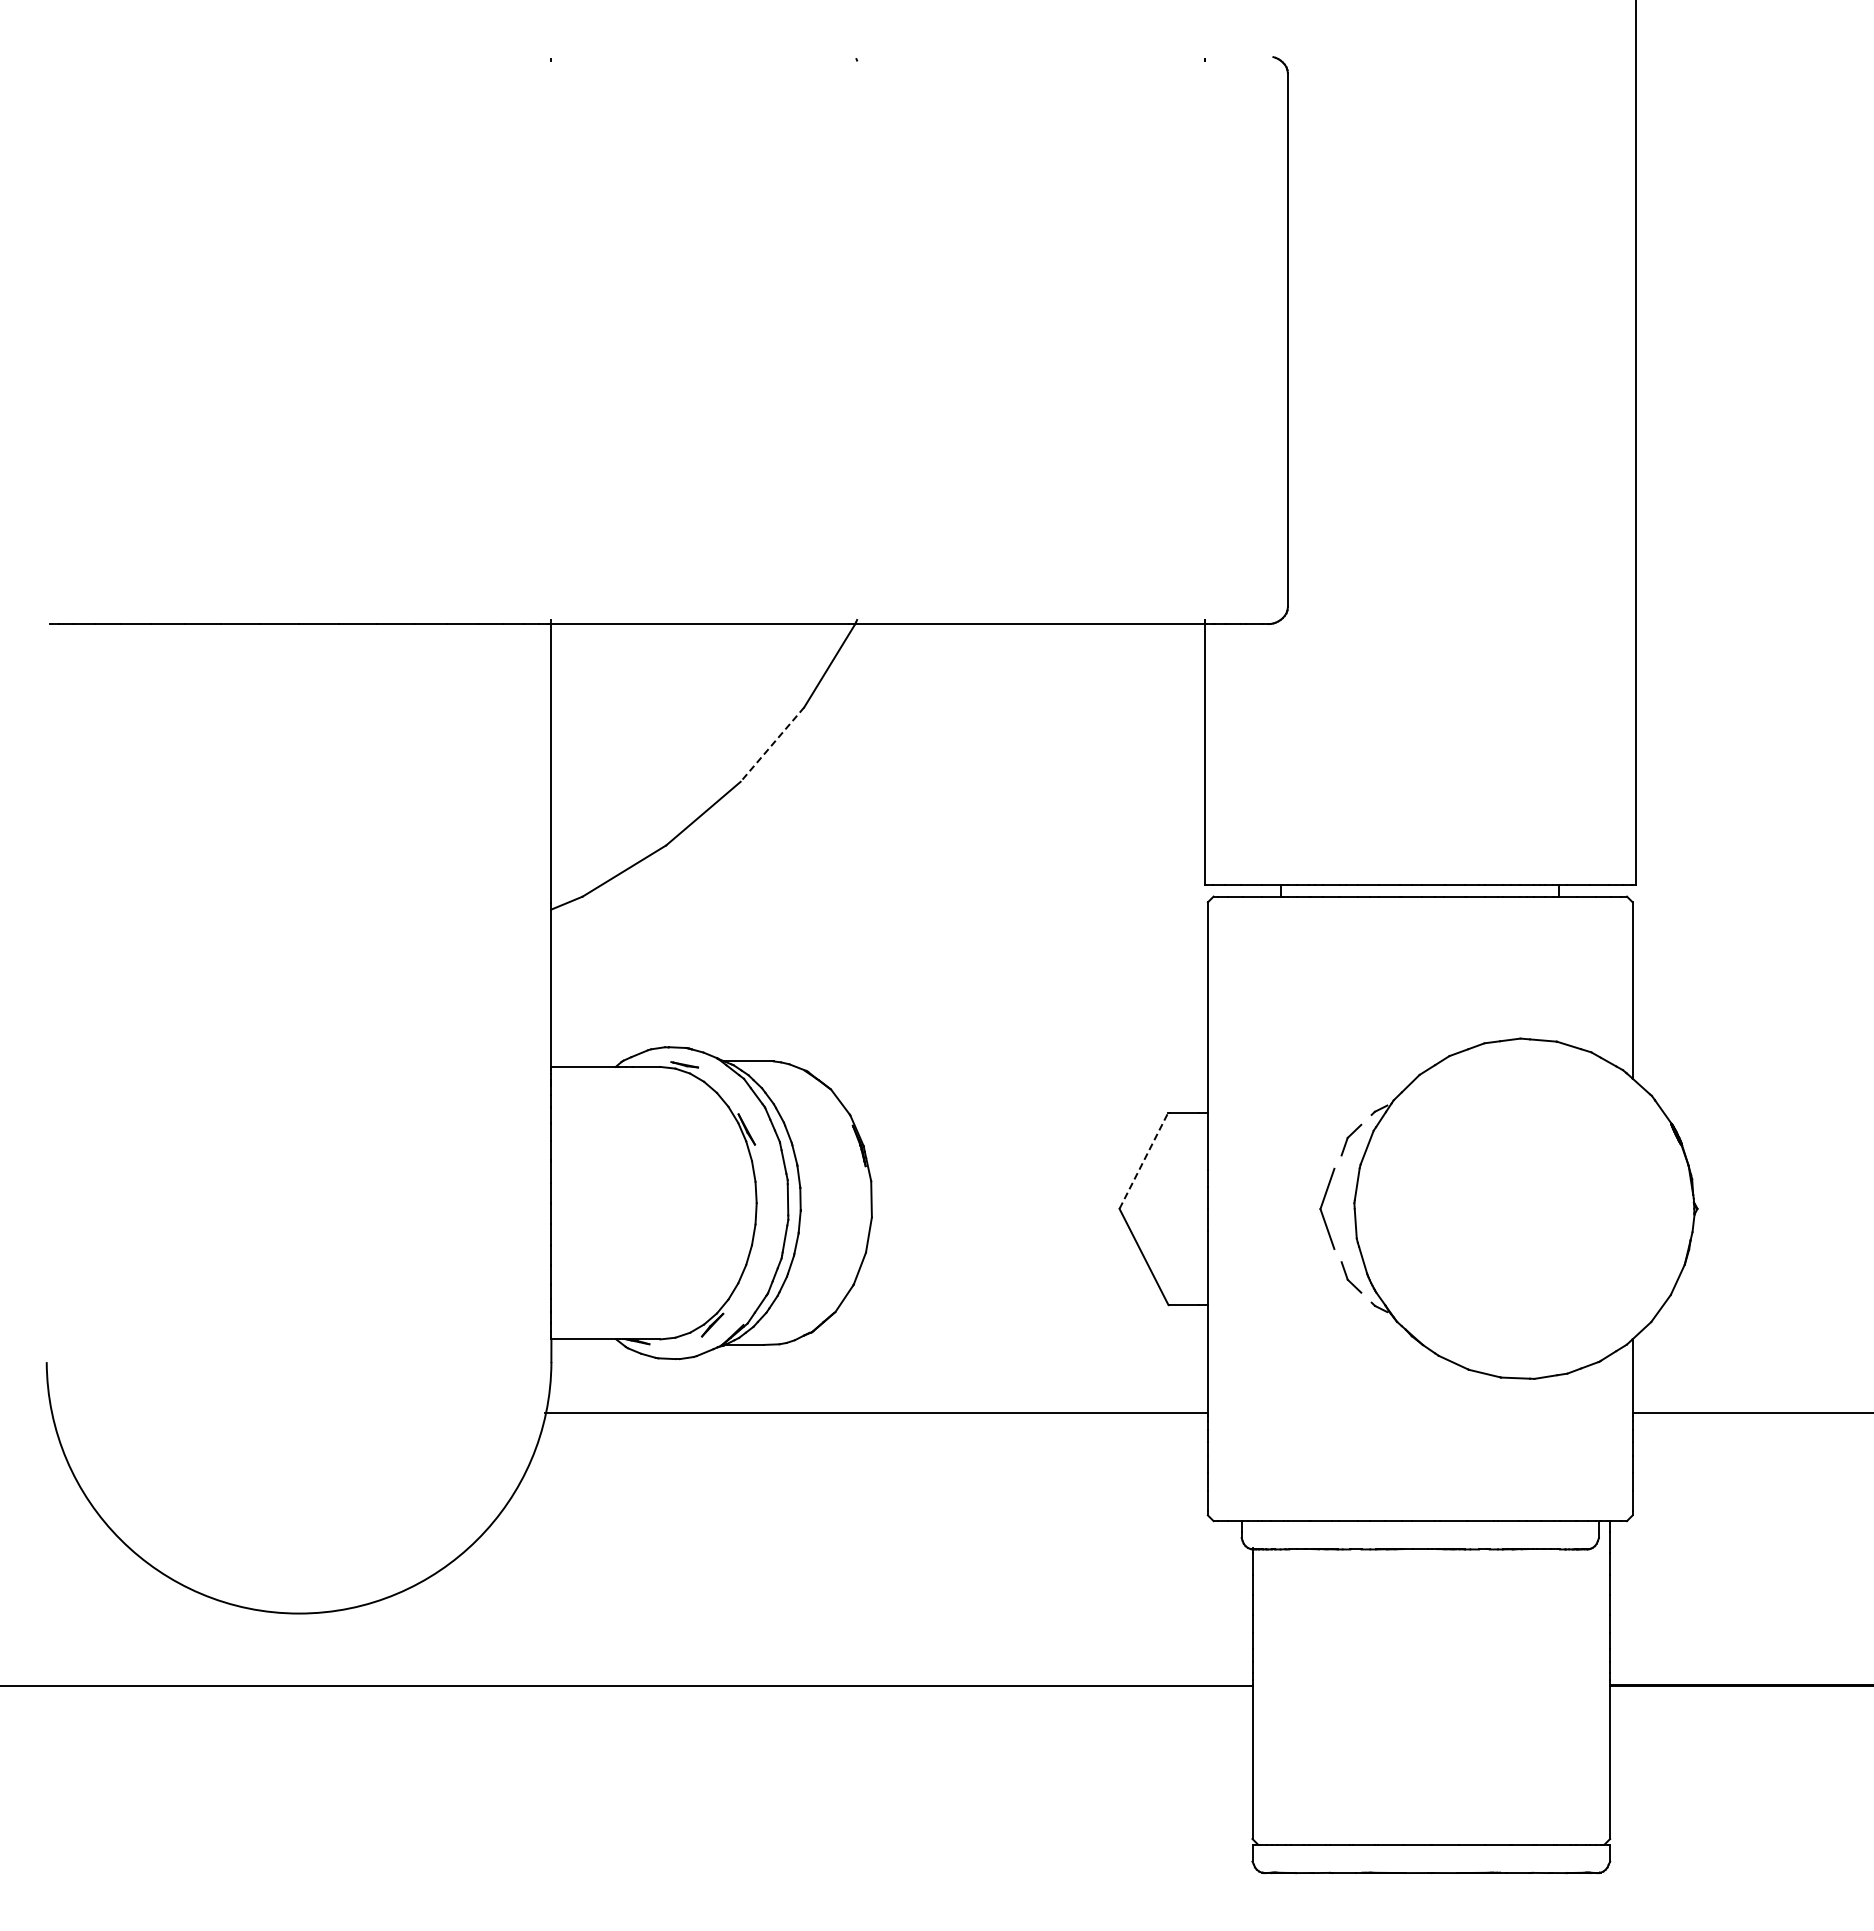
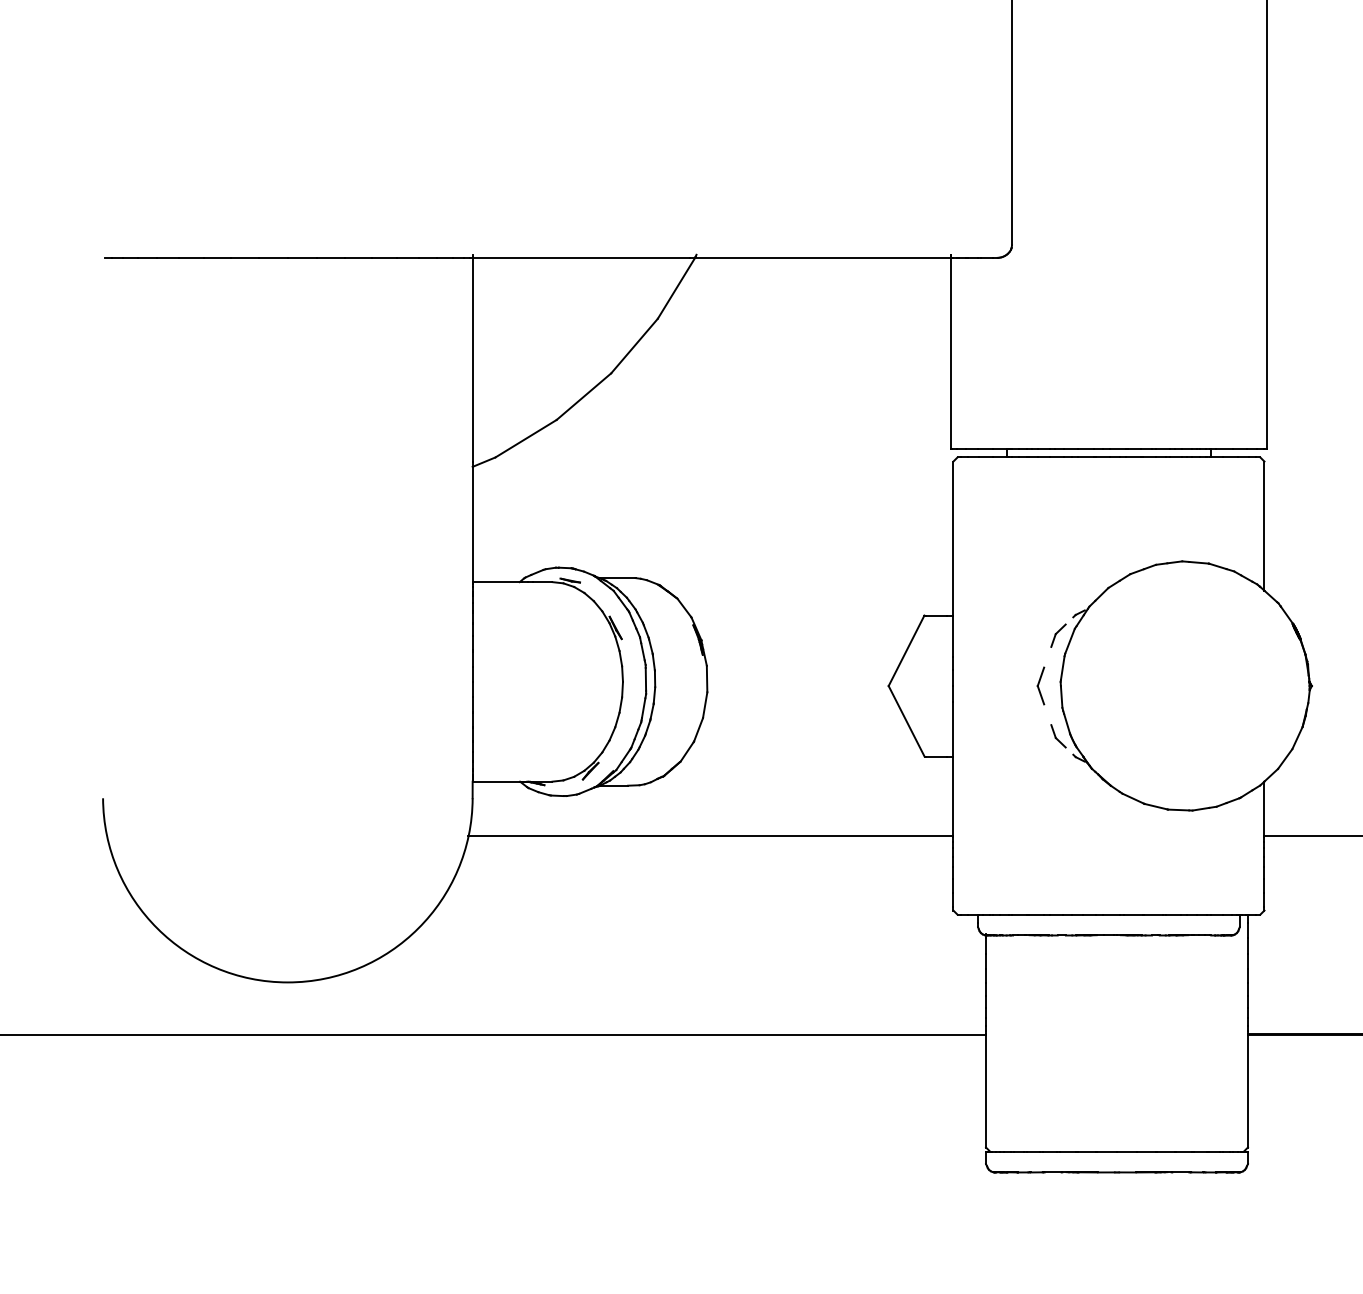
line: (772, 744) -> (634, 346), dashed -> solid
line: (1143, 1160) -> (906, 650), dashed -> solid
part: (1327, 1208) -> (1040, 685), size x0.62

